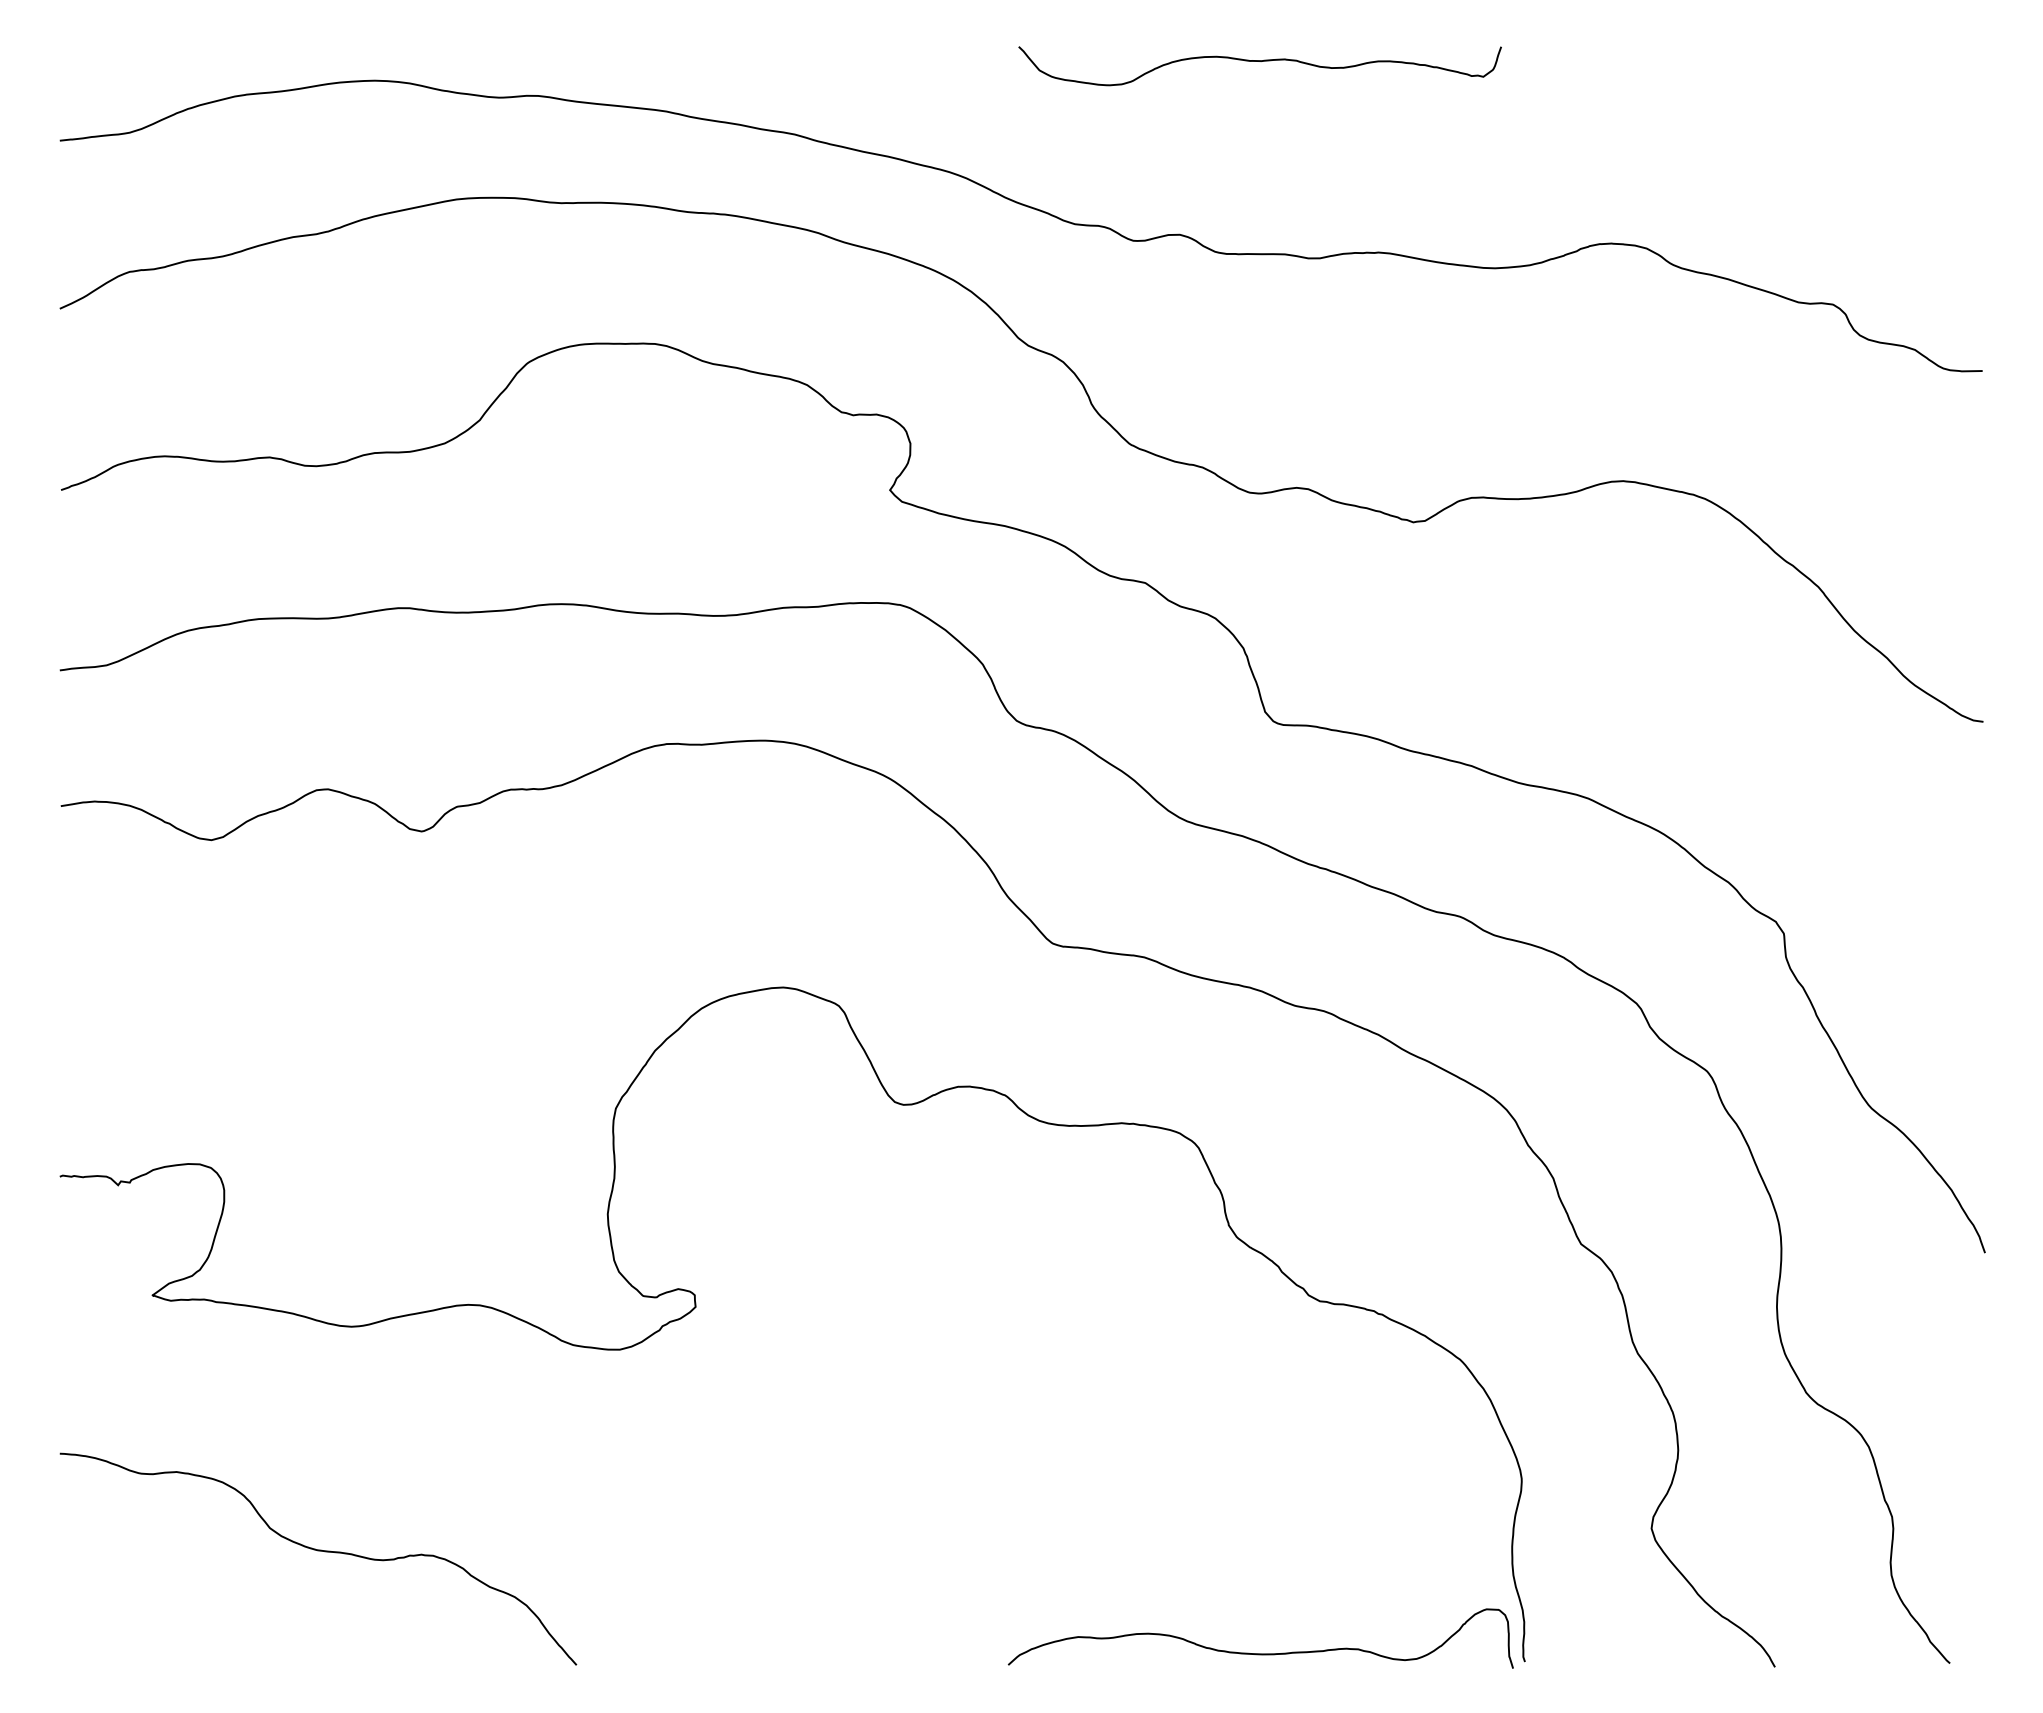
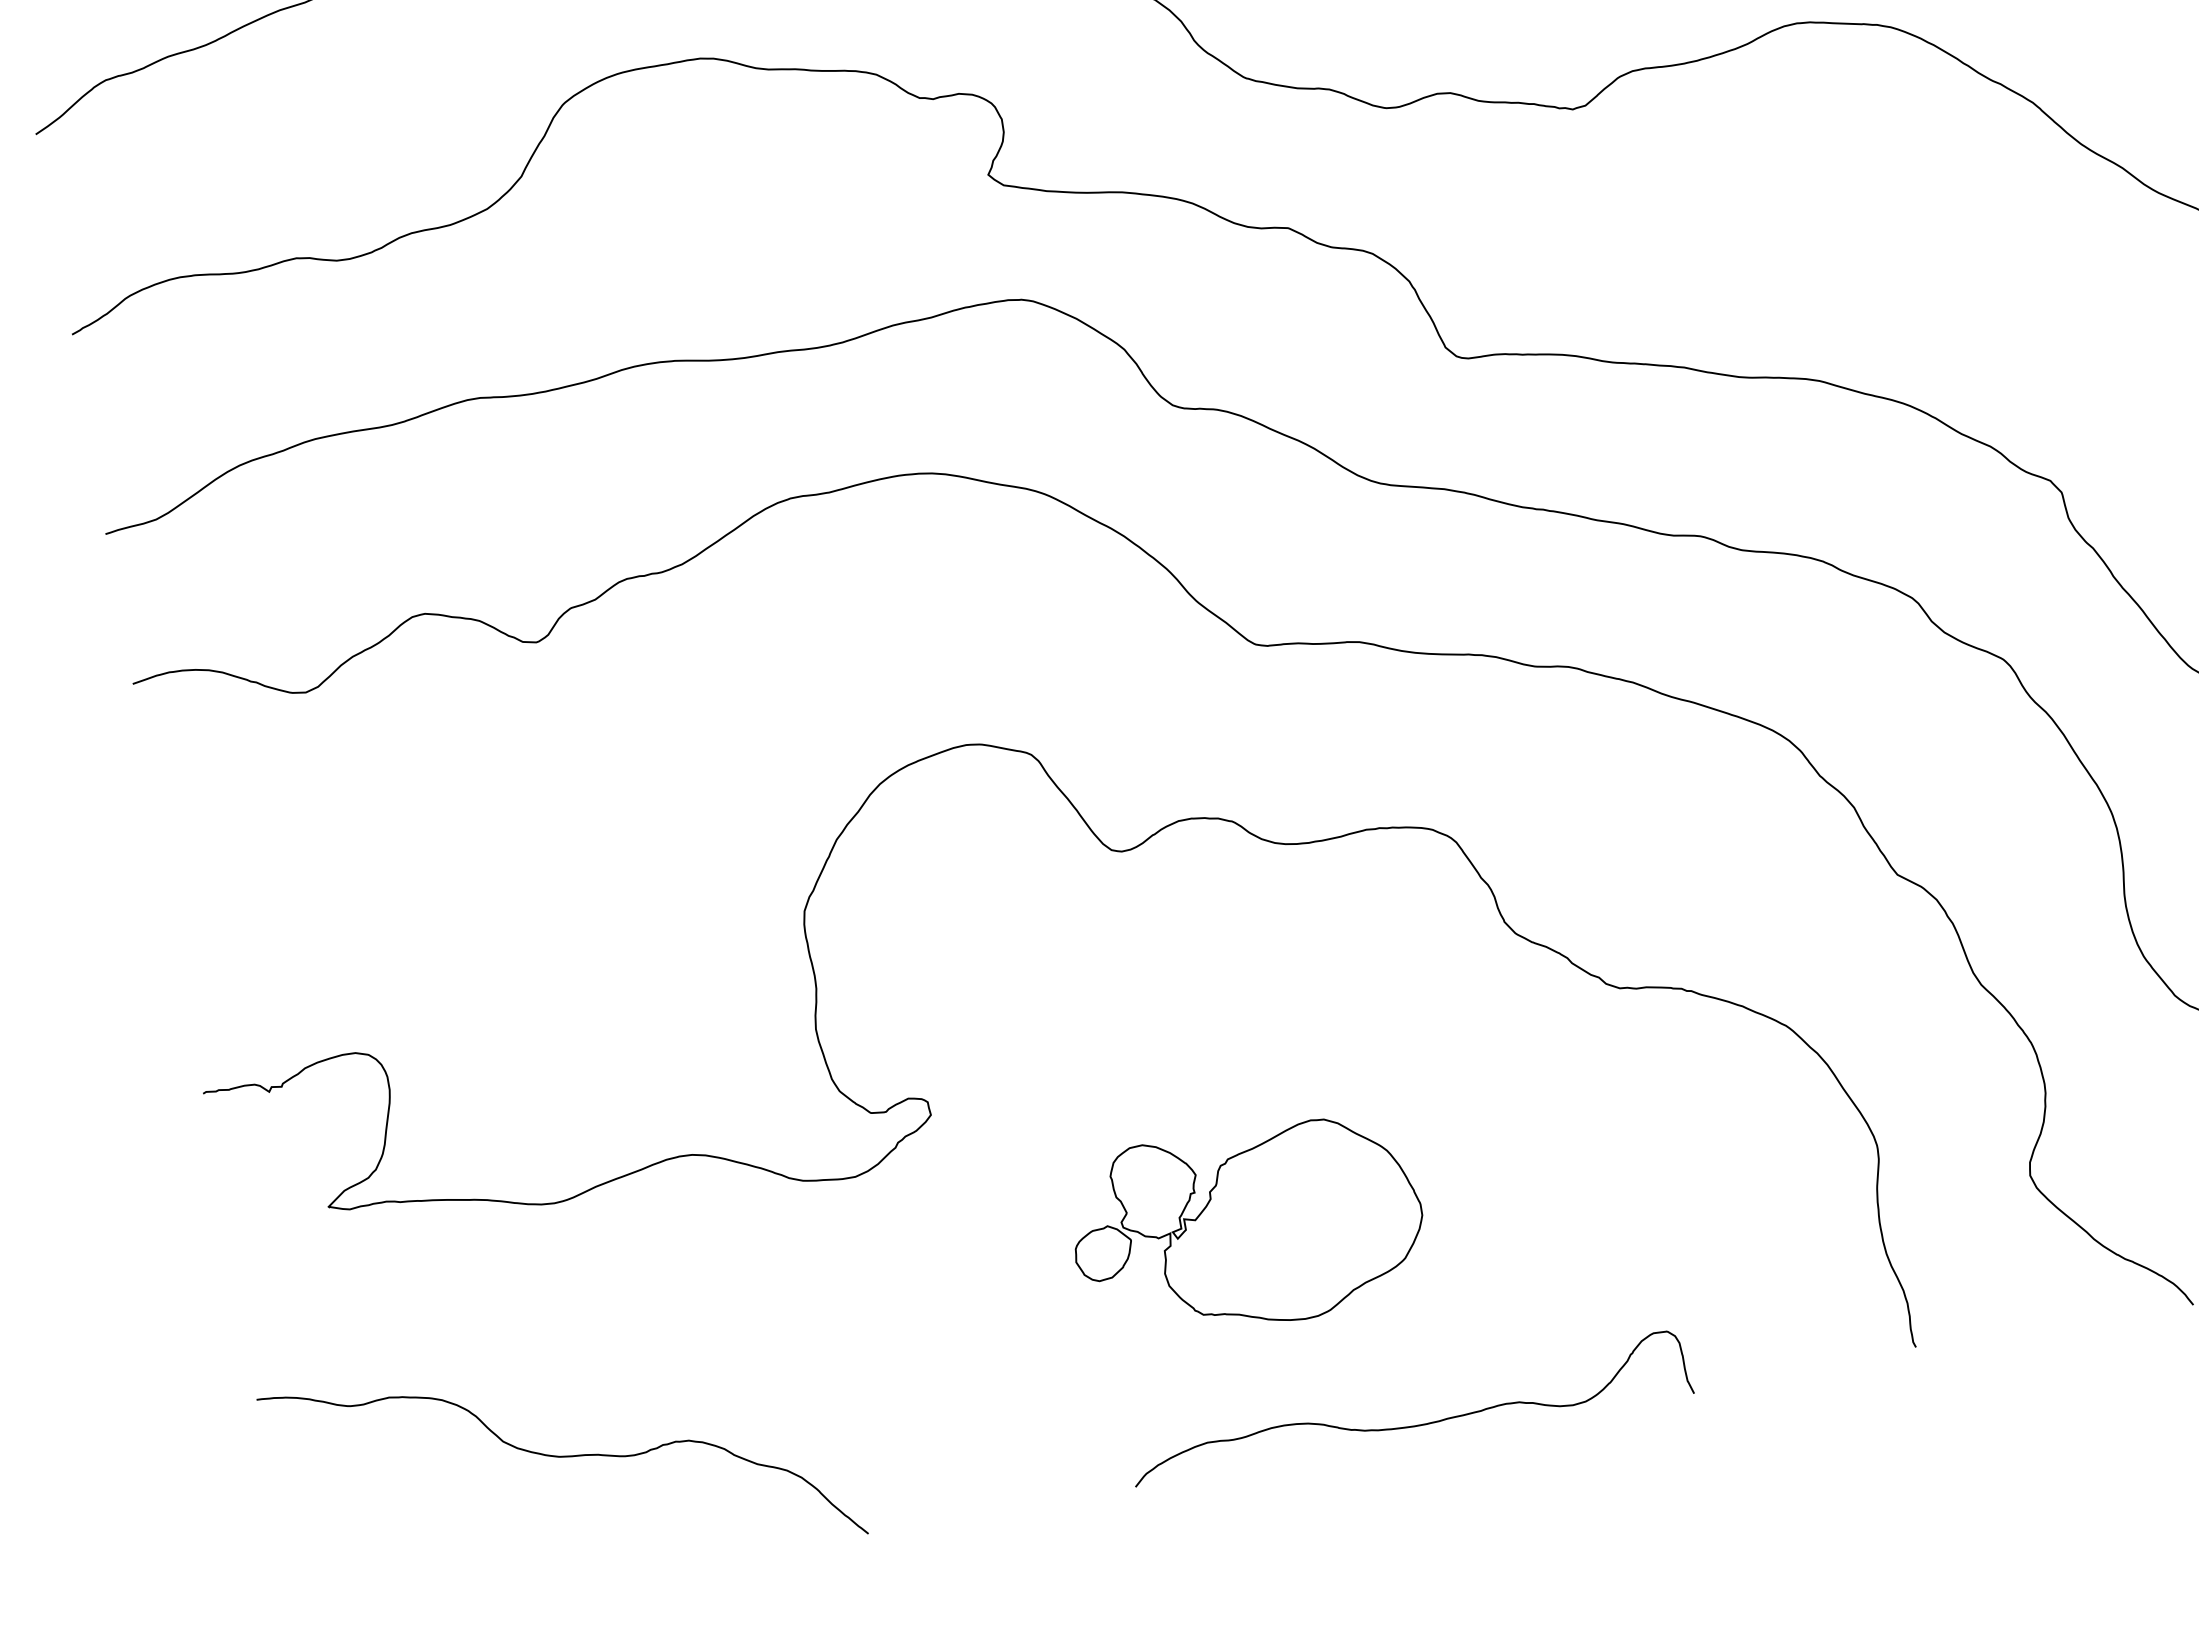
part: (955, 1454) -> (1246, 1227), added
curve: (1260, 1653) -> (1412, 1425), moved

